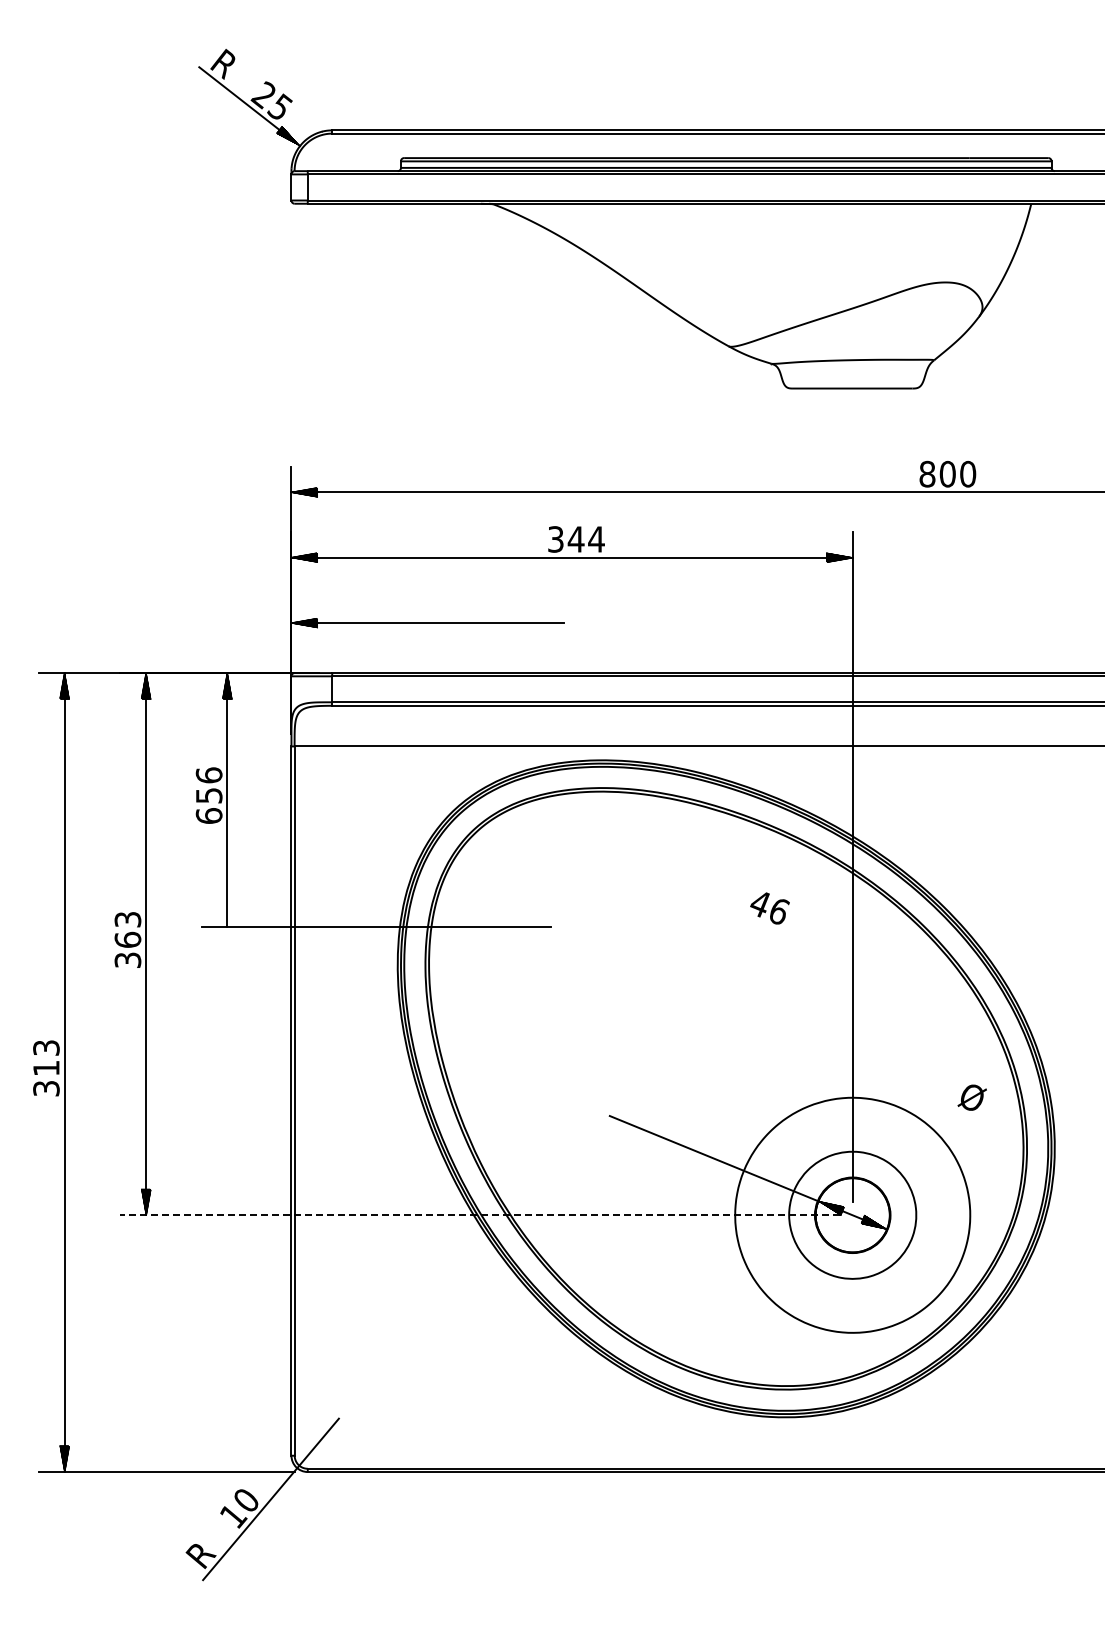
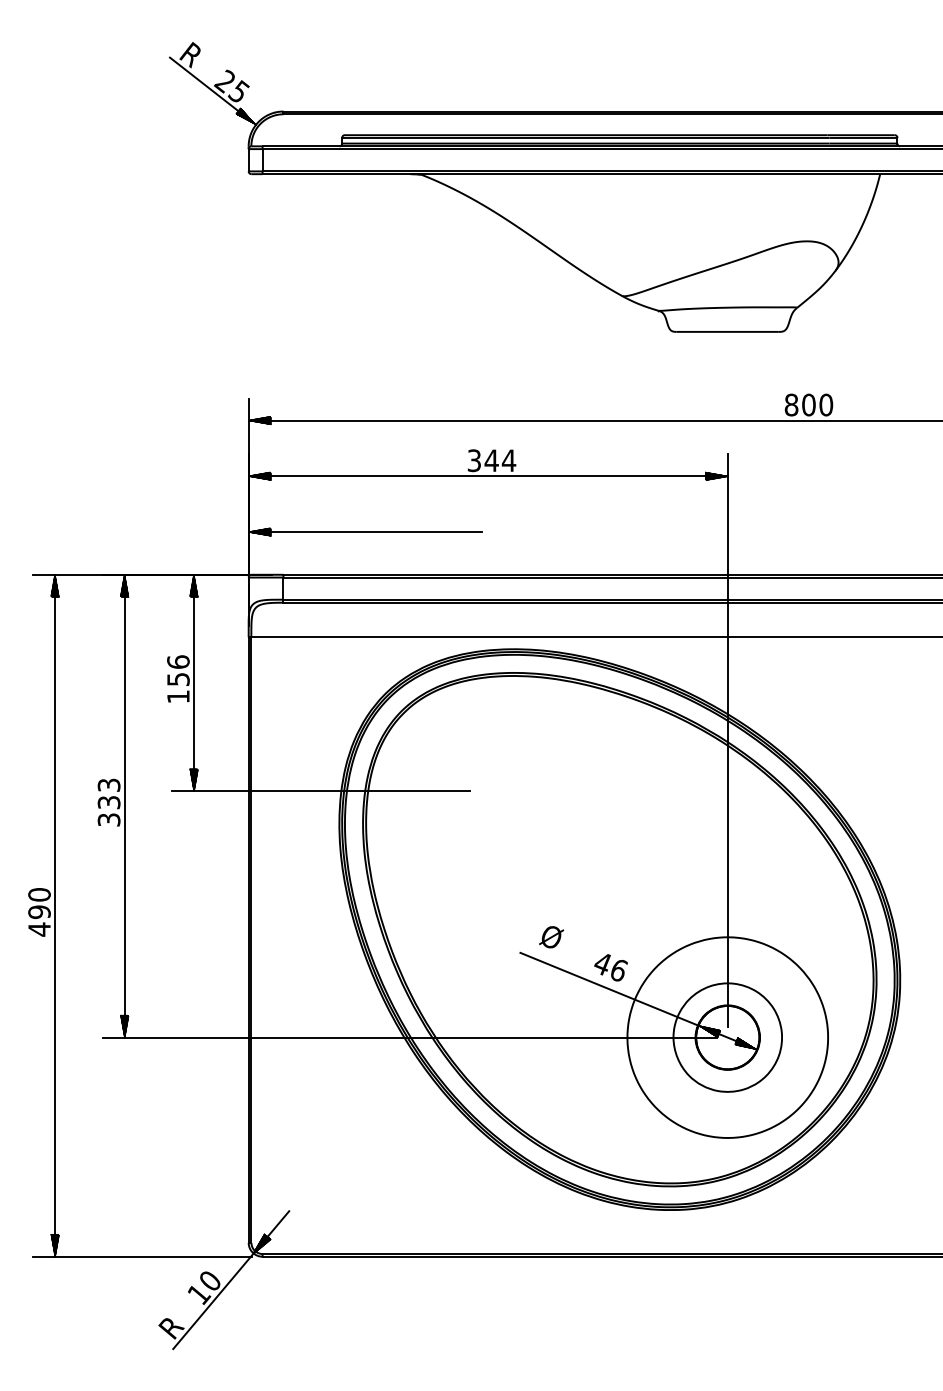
text: (208, 815) -> (177, 696), 656 -> 156
text: (769, 908) -> (610, 967), moved
hatch: (226, 913) -> (193, 780), added
text: (127, 939) -> (108, 802), 363 -> 333
text: (46, 1068) -> (39, 912), 313 -> 490
text: (971, 1097) -> (550, 937), moved
line: (480, 1215) -> (410, 1037), dashed -> solid
hatch: (307, 1456) -> (262, 1243), added

